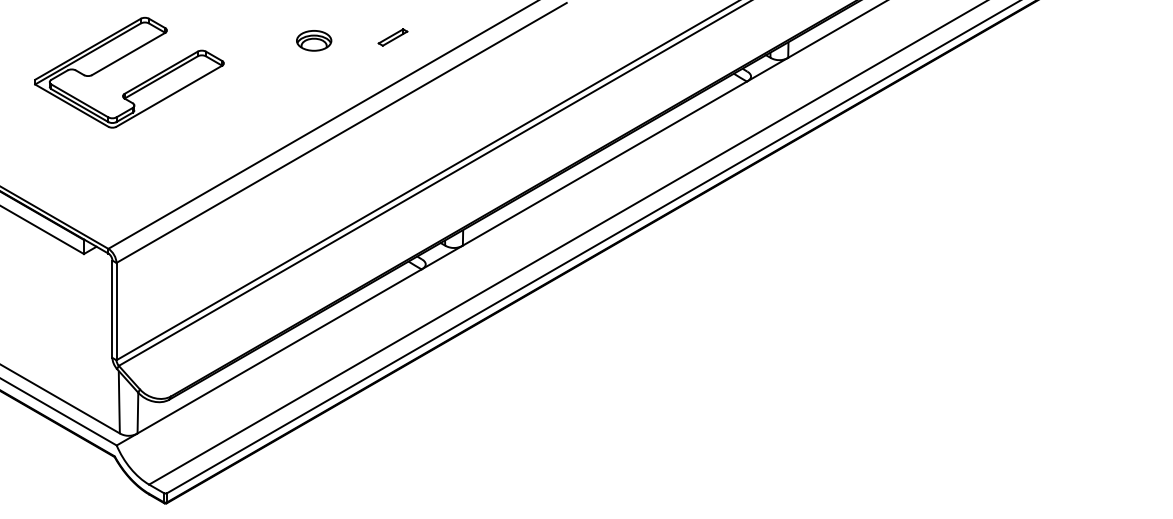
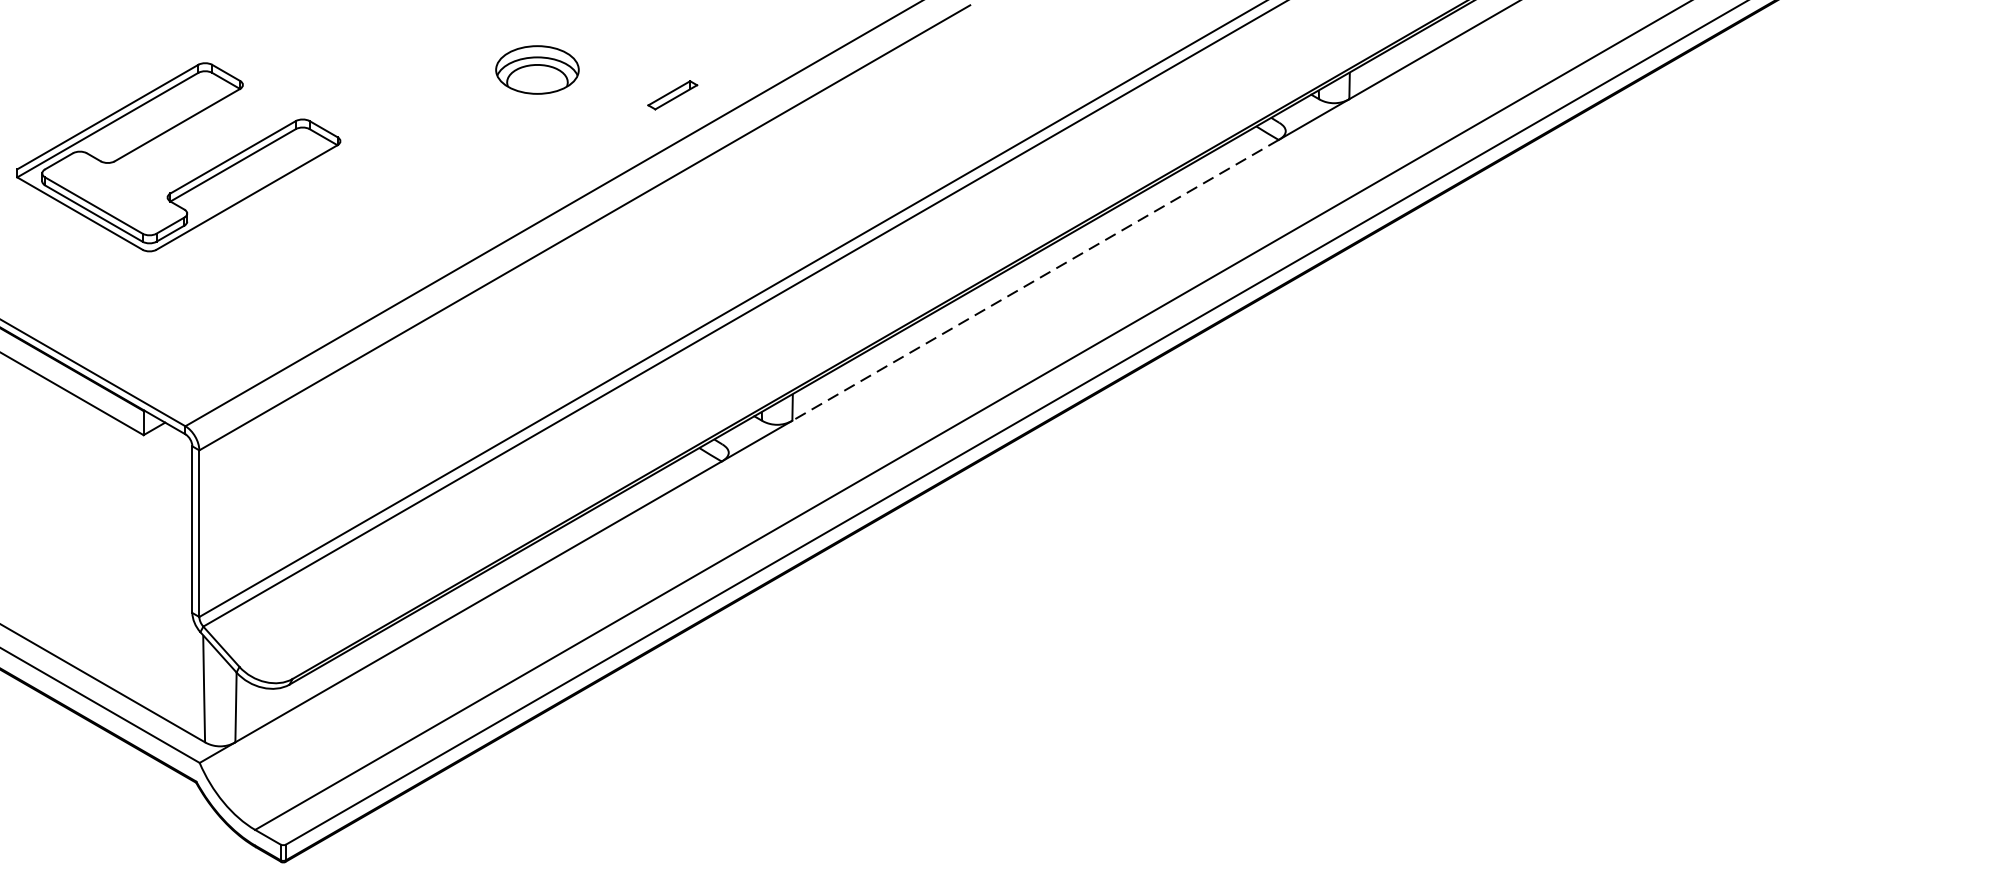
part: (392, 37) -> (671, 95), moved
part: (314, 40) -> (538, 69), size x1.4
part: (138, 84) -> (194, 177), moved
line: (604, 163) -> (1034, 280), solid -> dashed

